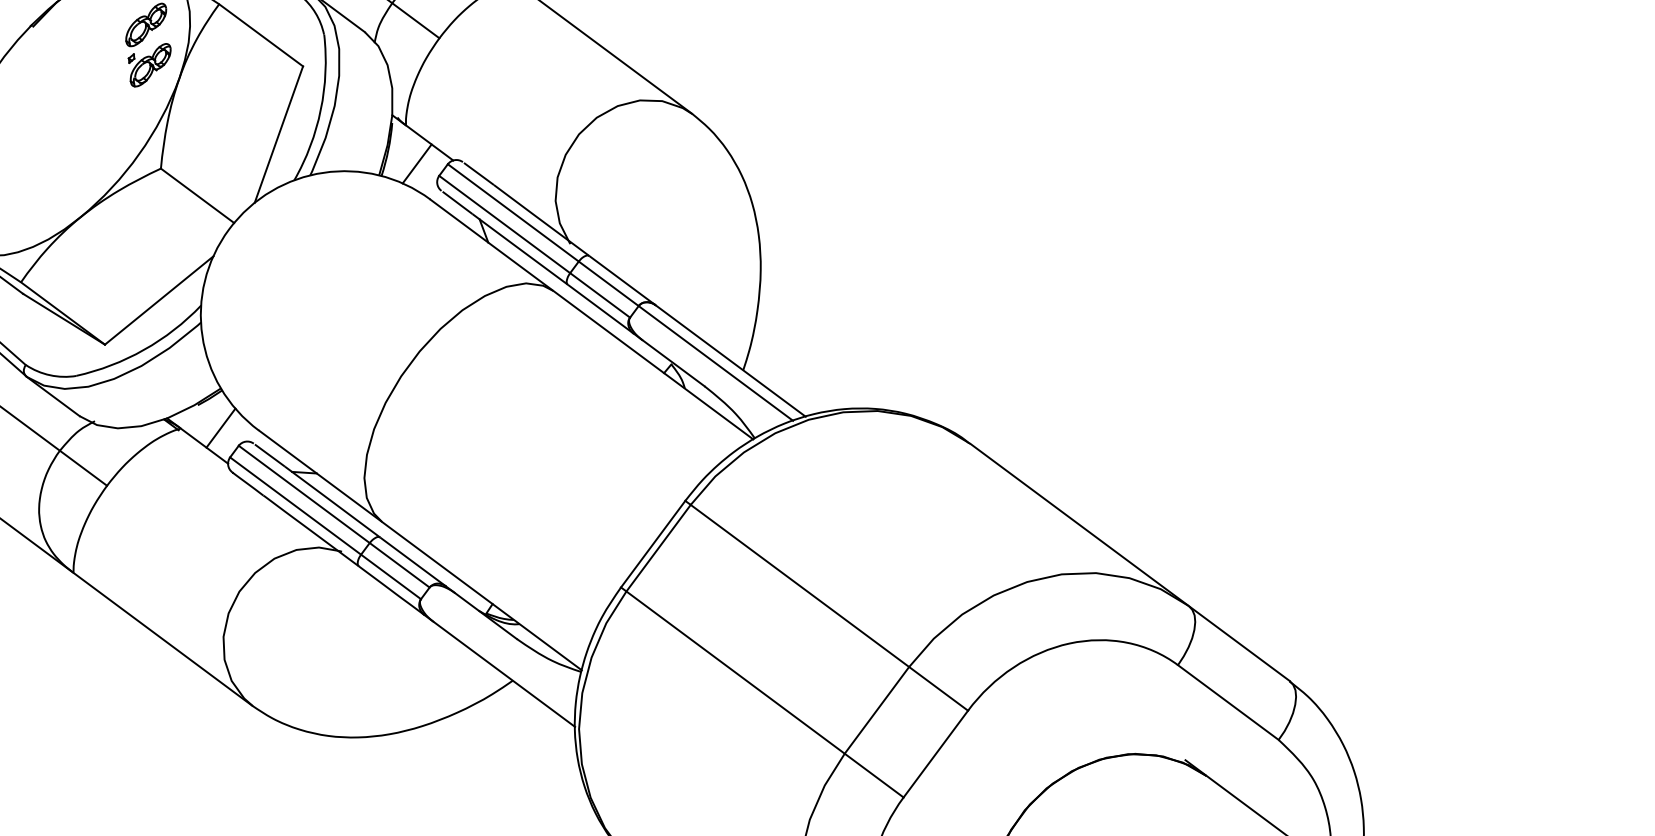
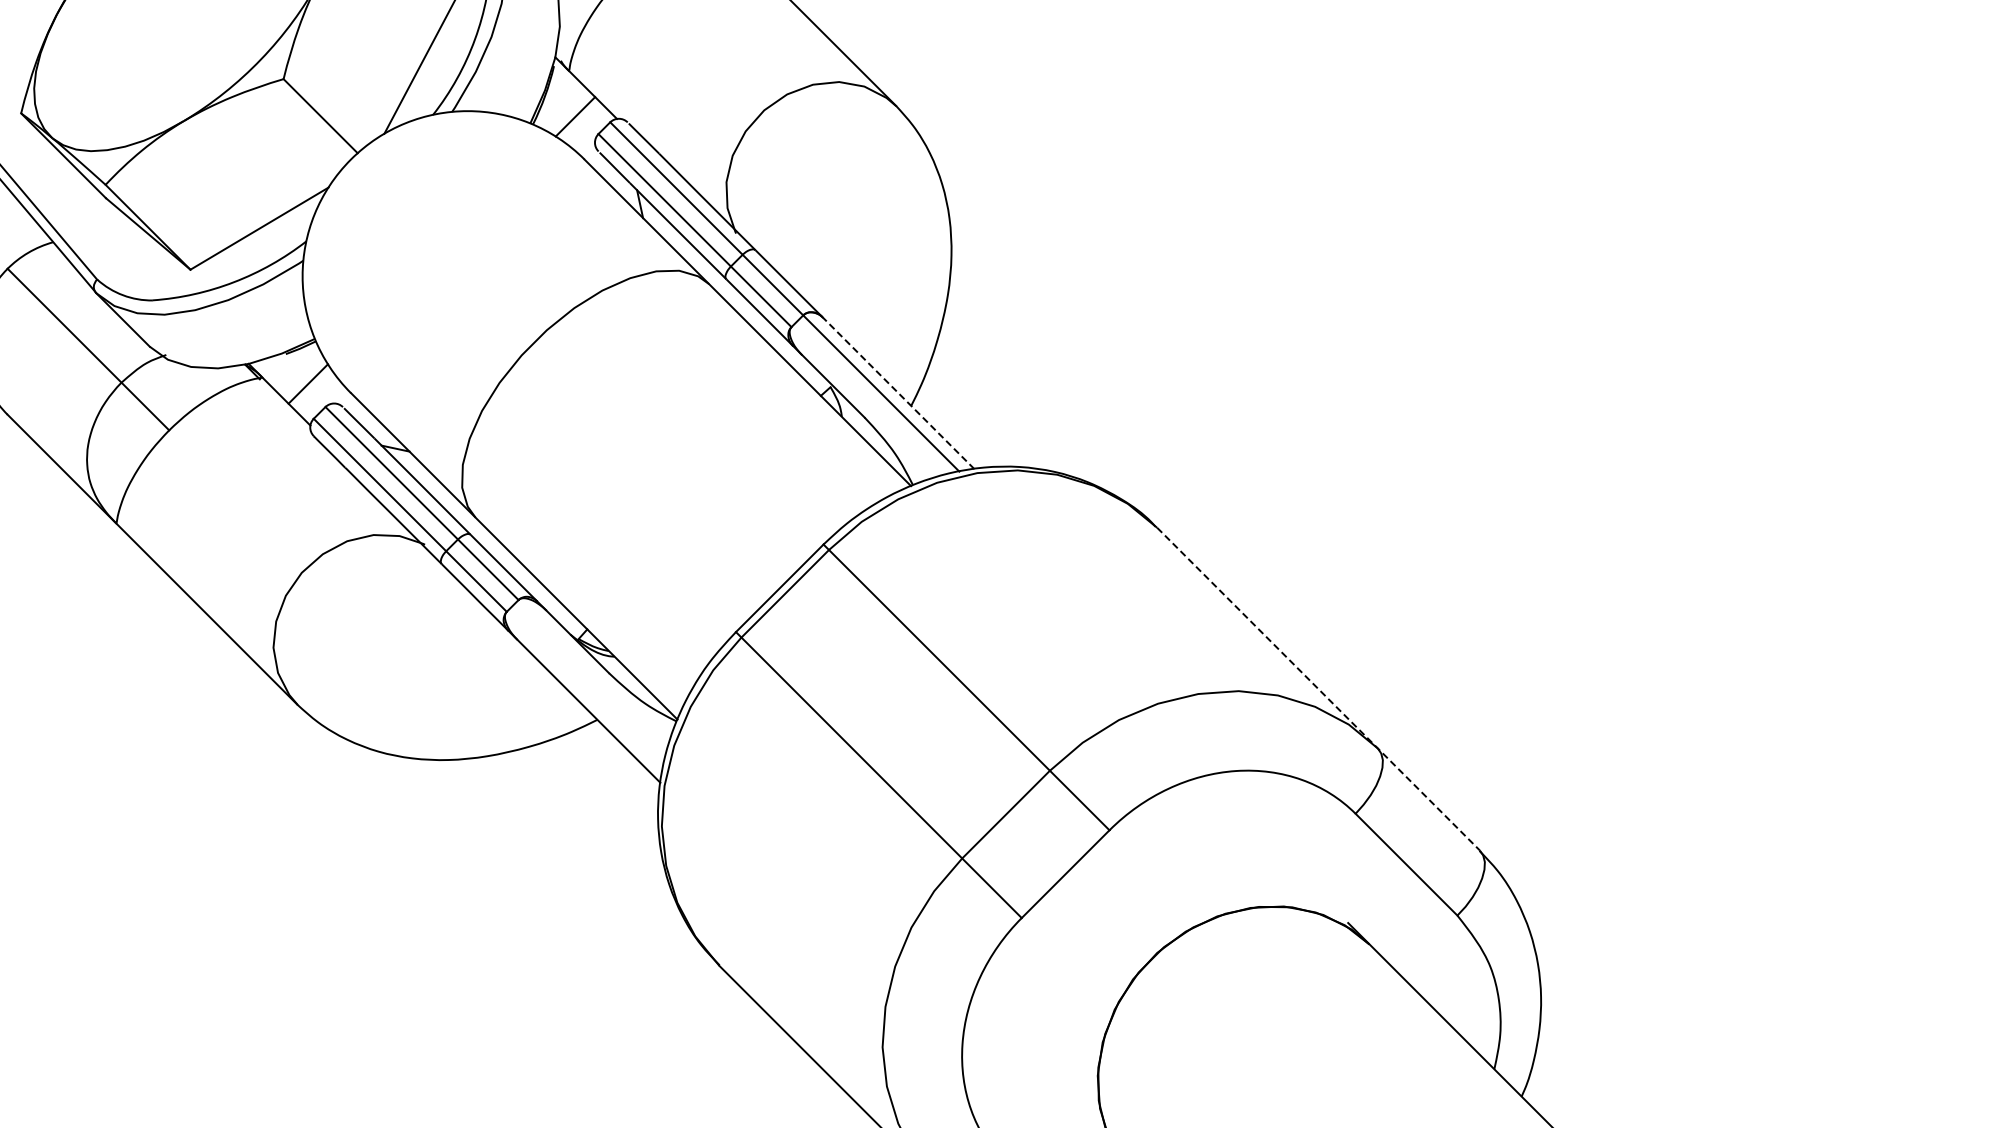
line: (730, 361) -> (898, 393), solid -> dashed
line: (1130, 562) -> (1318, 689), solid -> dashed

